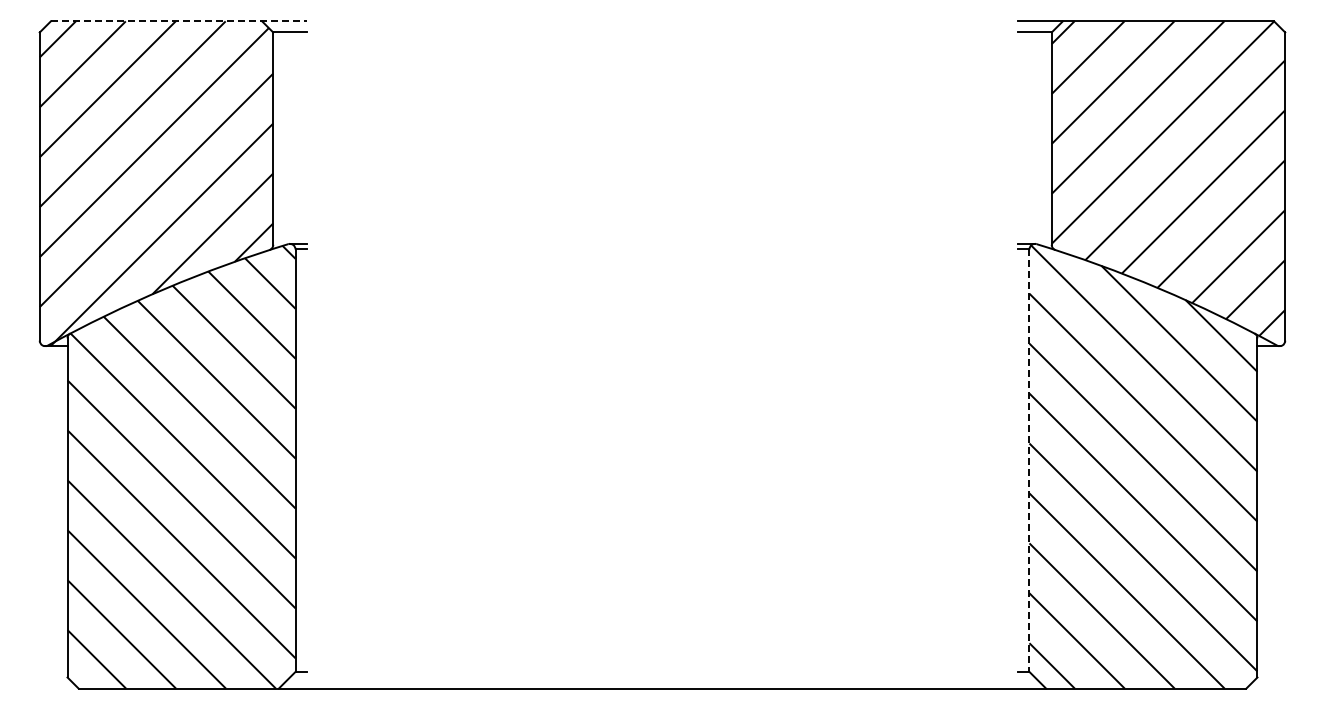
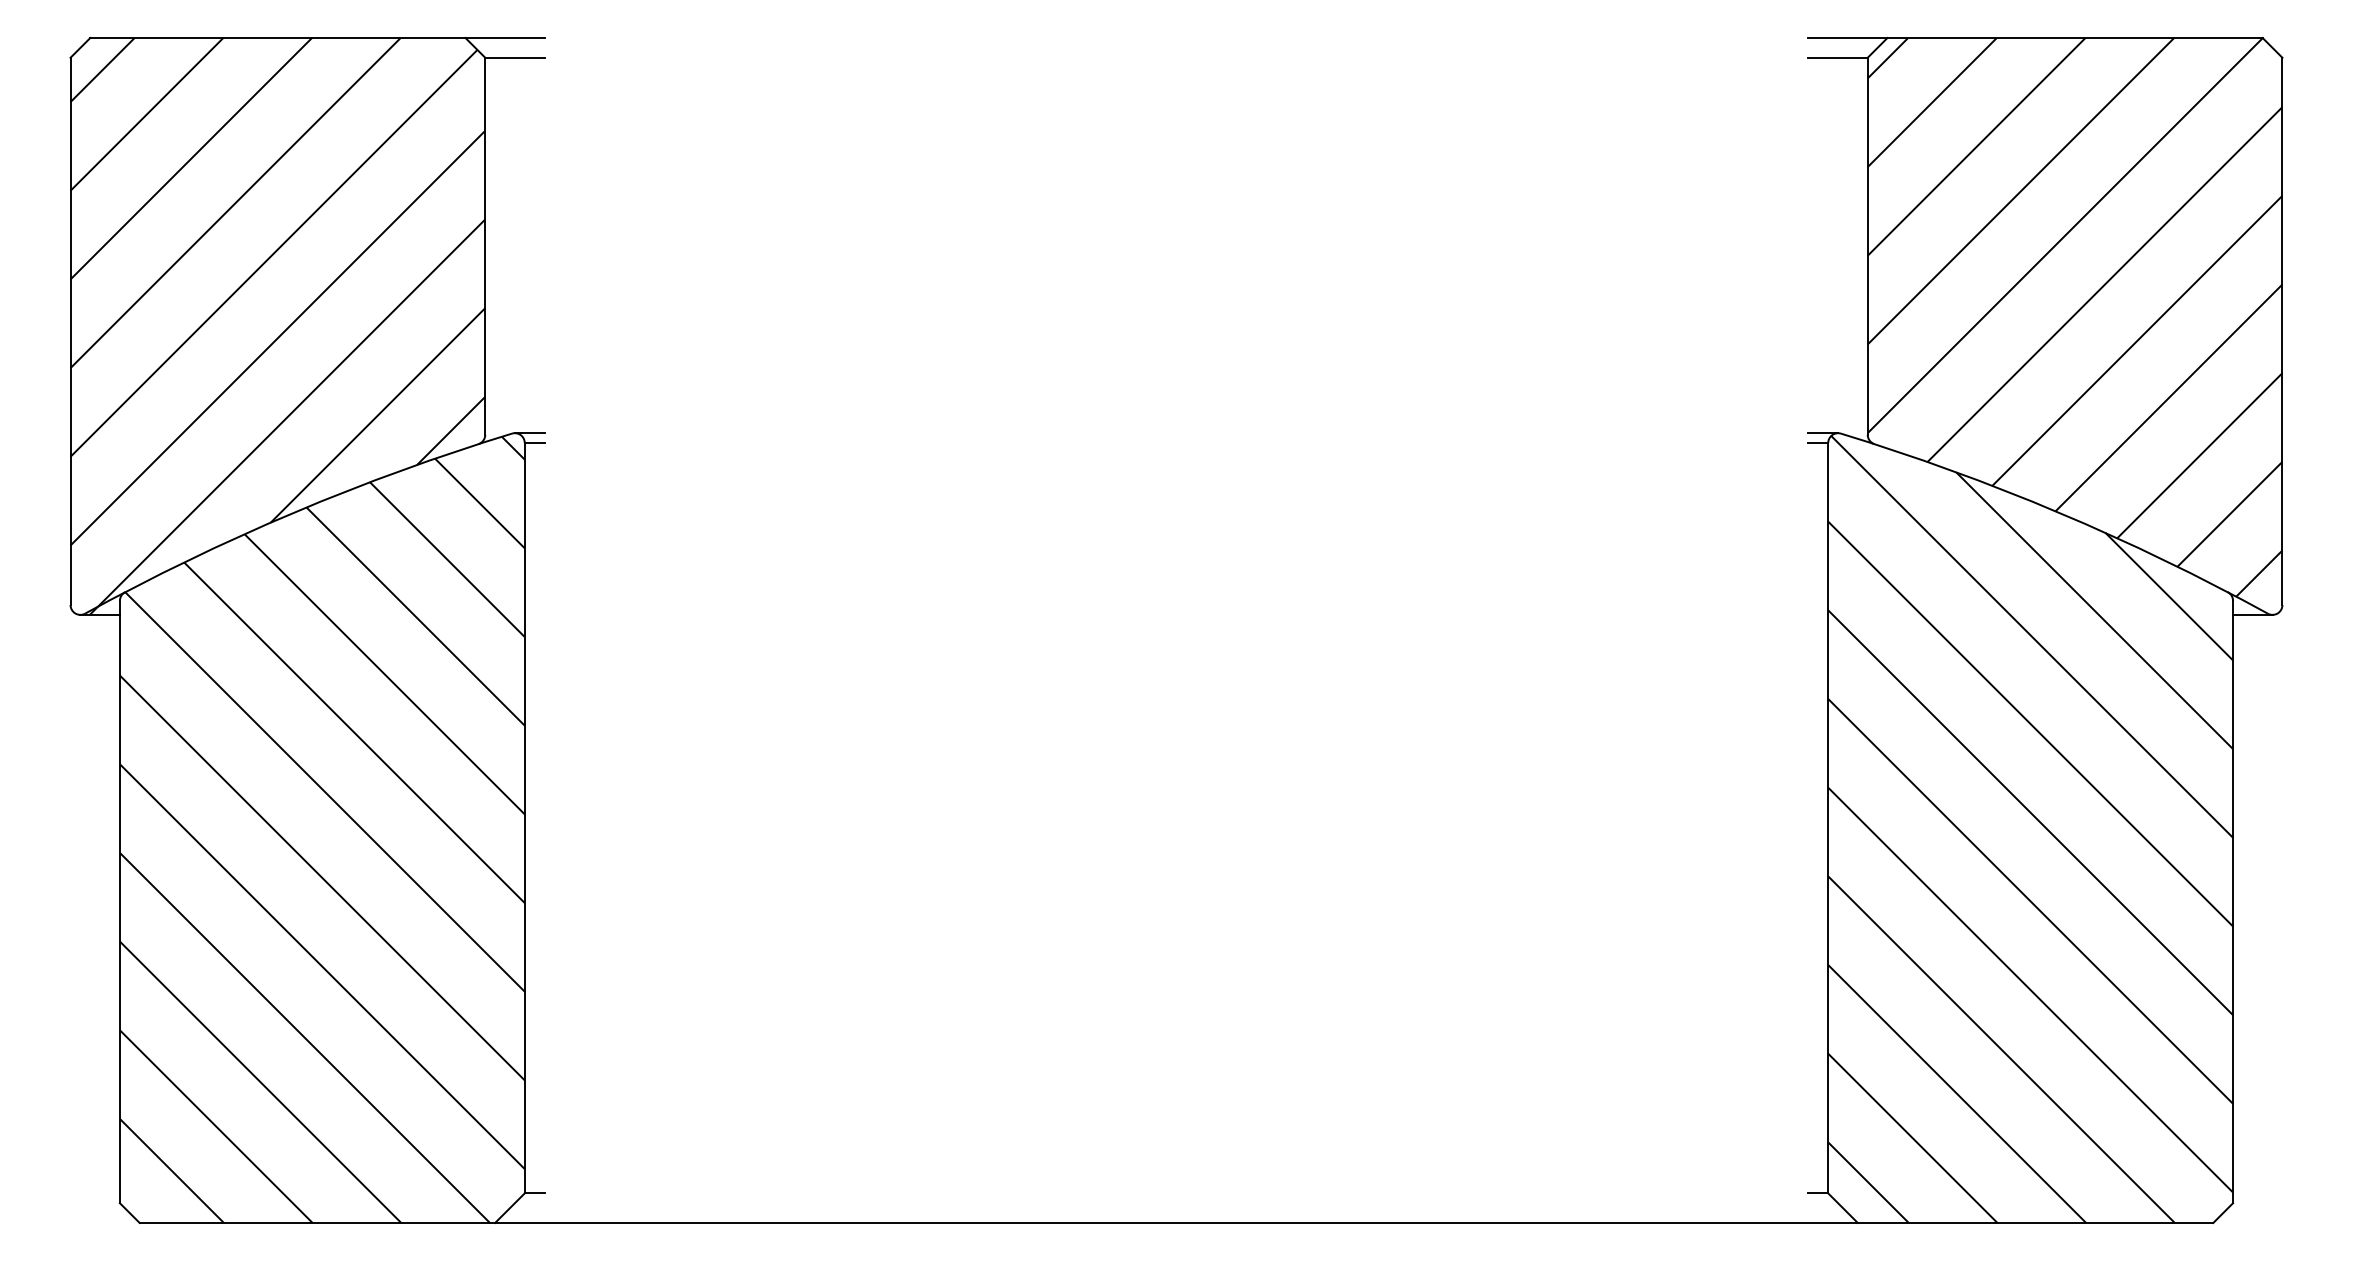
line: (178, 21) -> (316, 38), dashed -> solid
line: (1029, 461) -> (1828, 819), dashed -> solid

